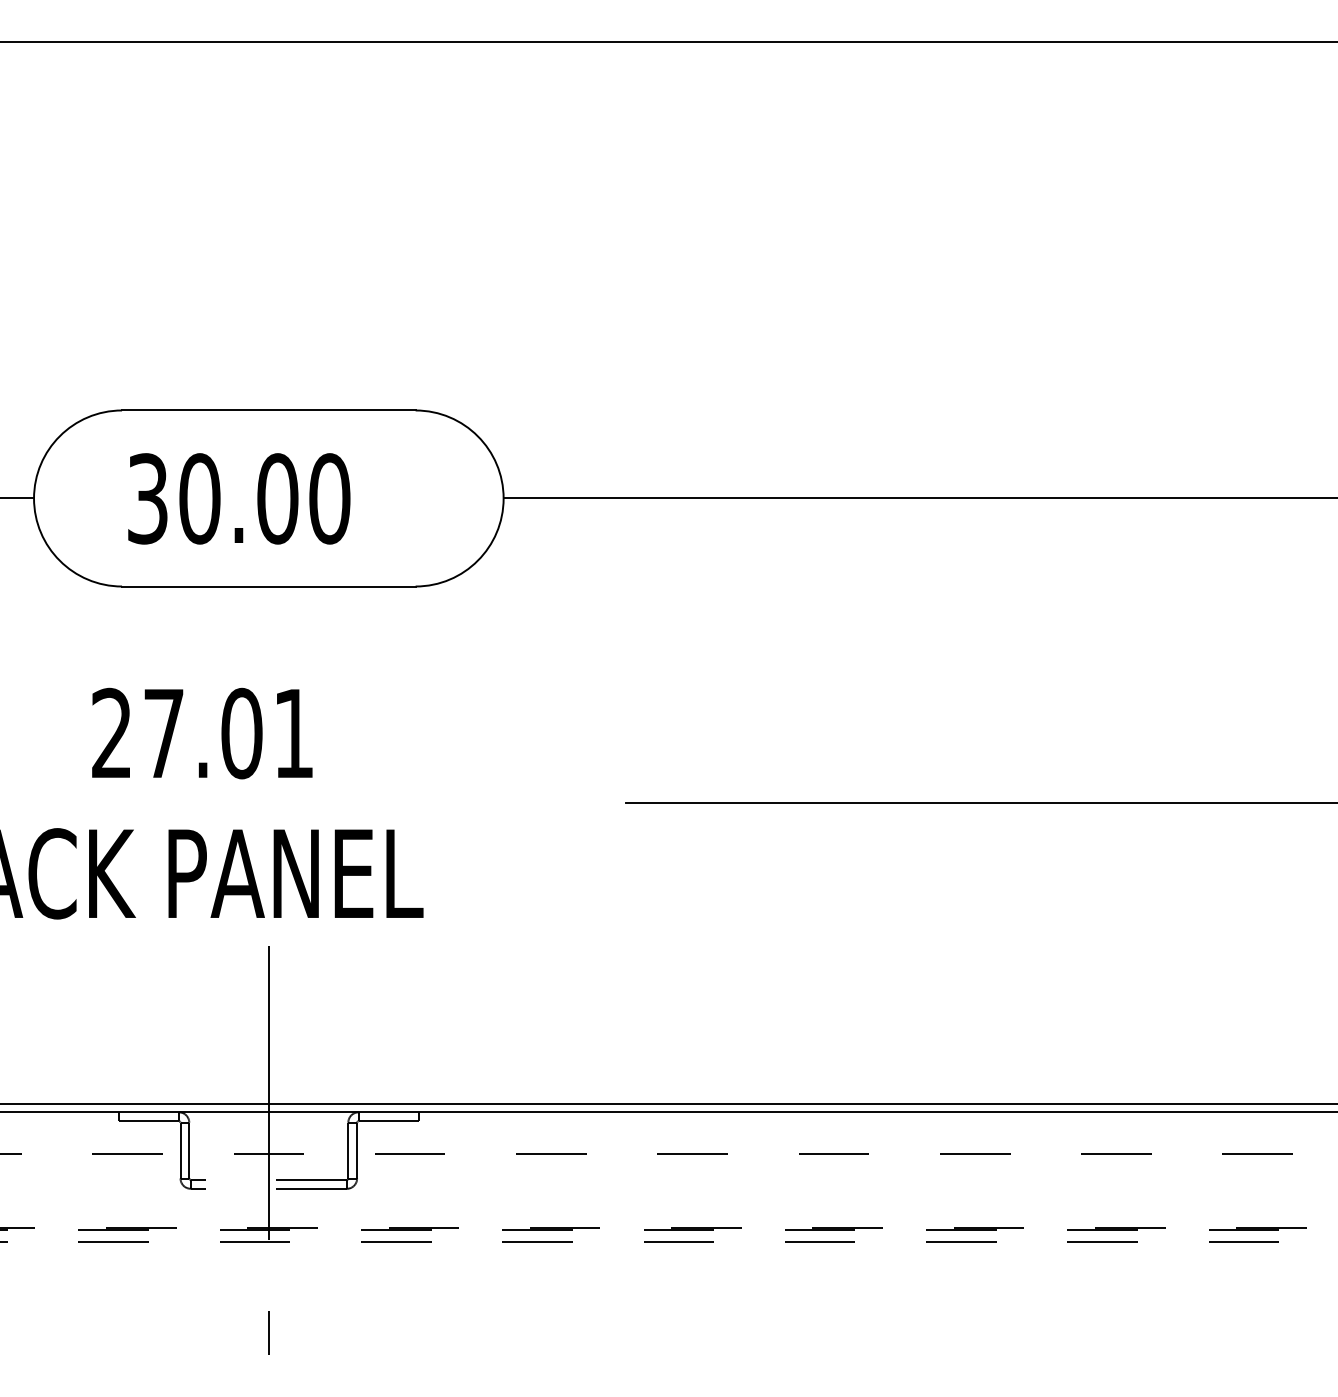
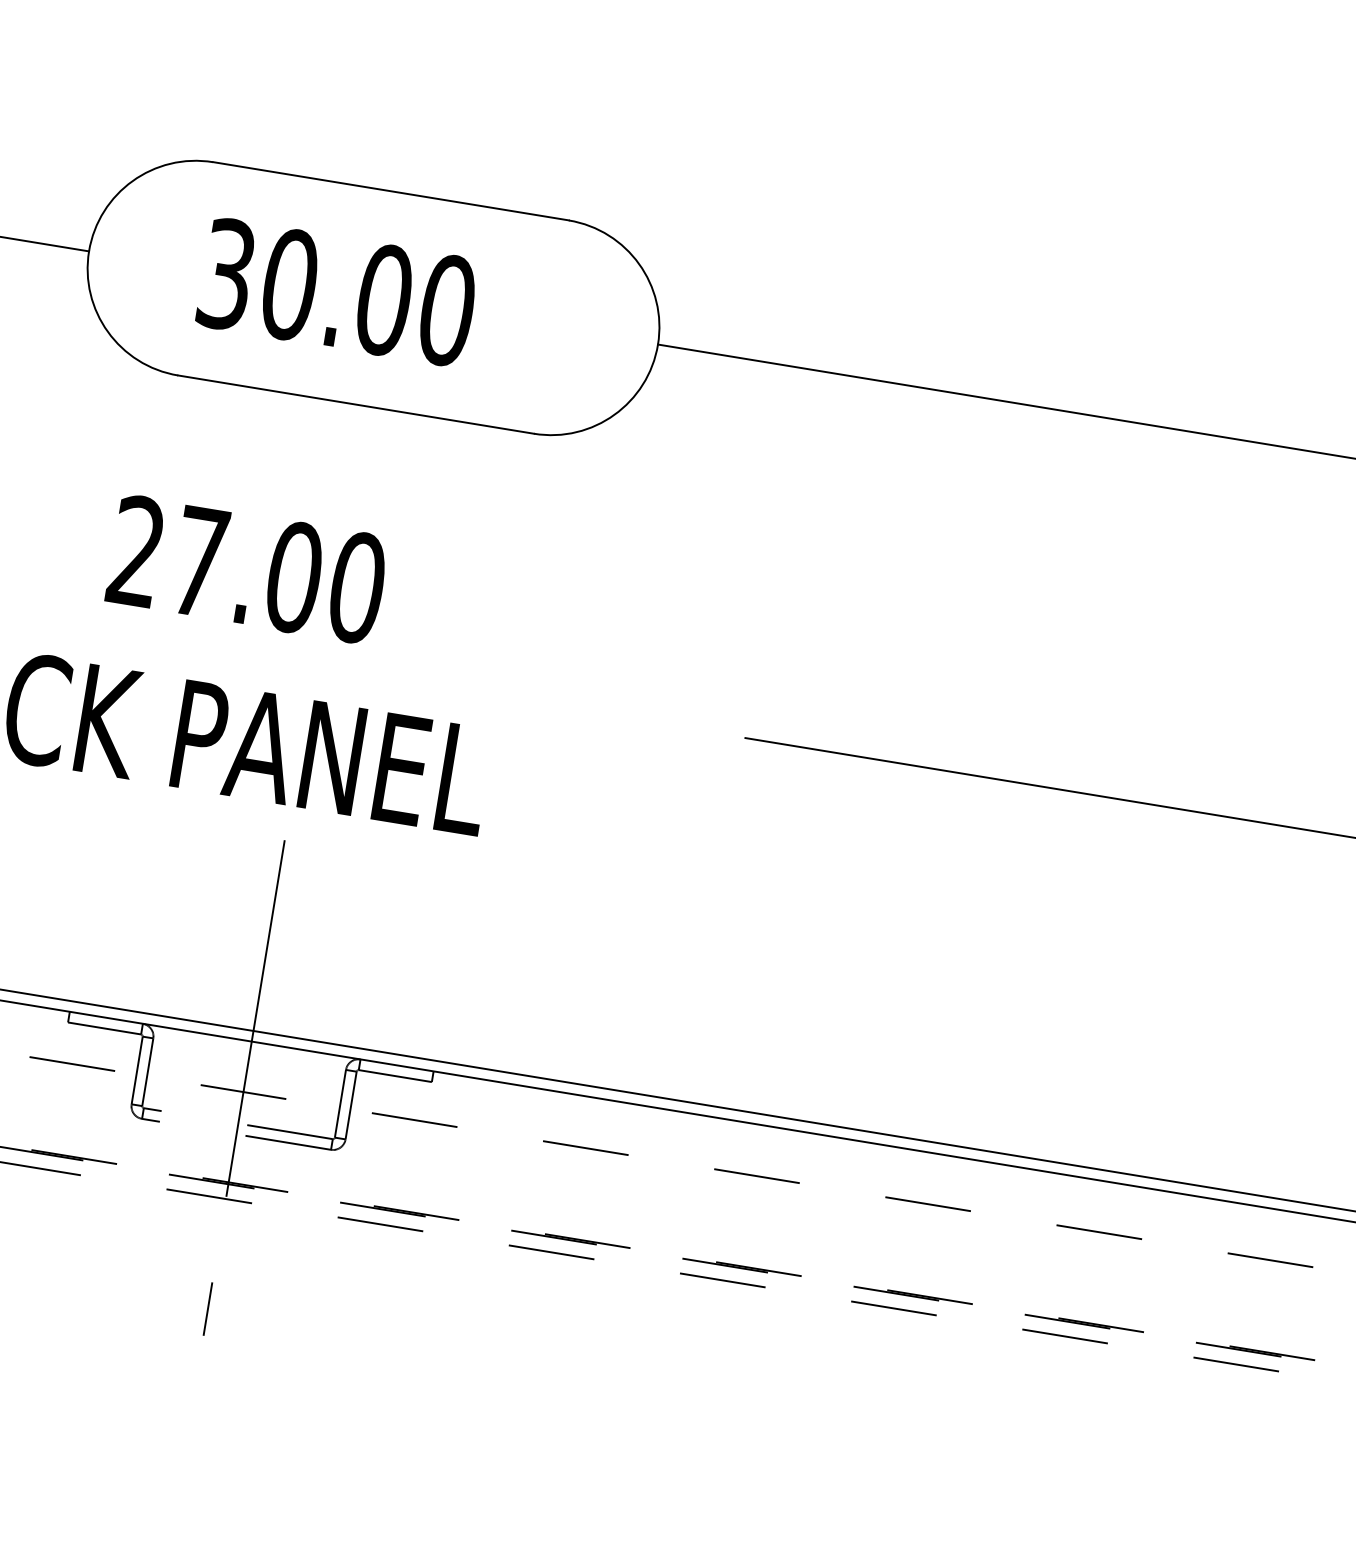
text: (293, 733) -> (356, 587), 27.01 -> 27.00

